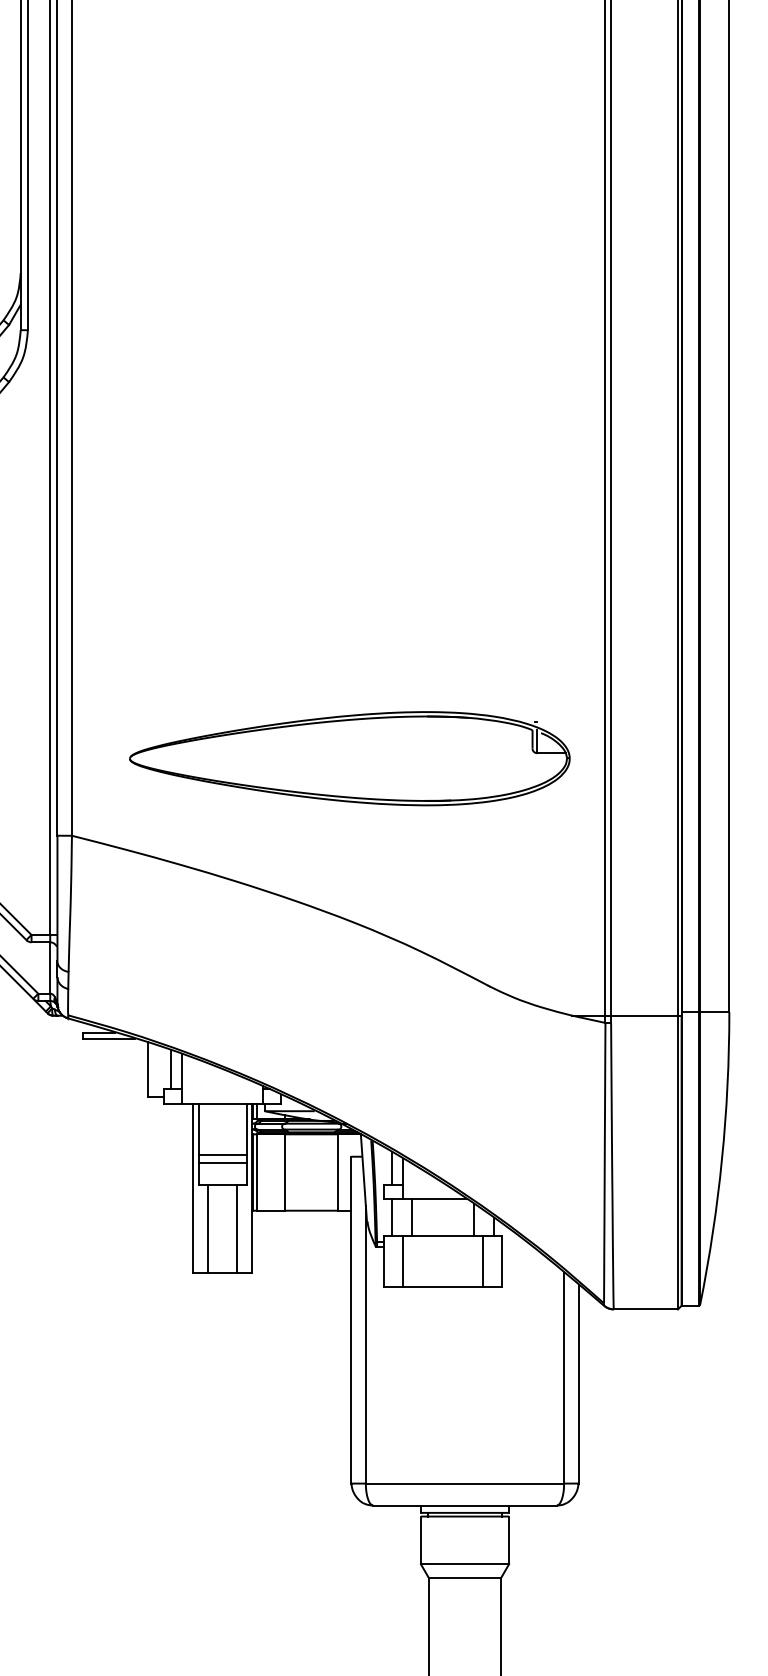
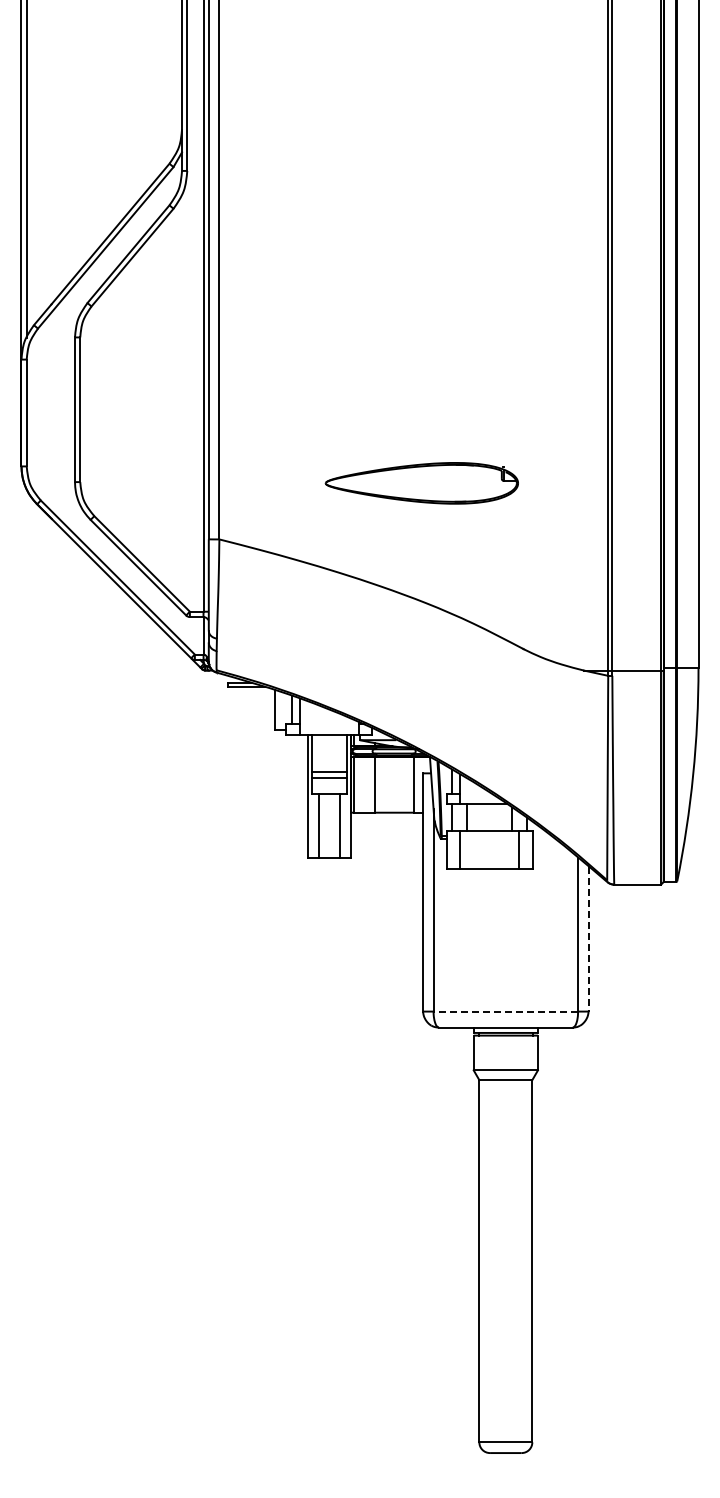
part: (349, 759) -> (421, 483), size x0.6
line: (578, 1384) -> (588, 939), solid -> dashed
line: (464, 1483) -> (505, 1011), solid -> dashed

